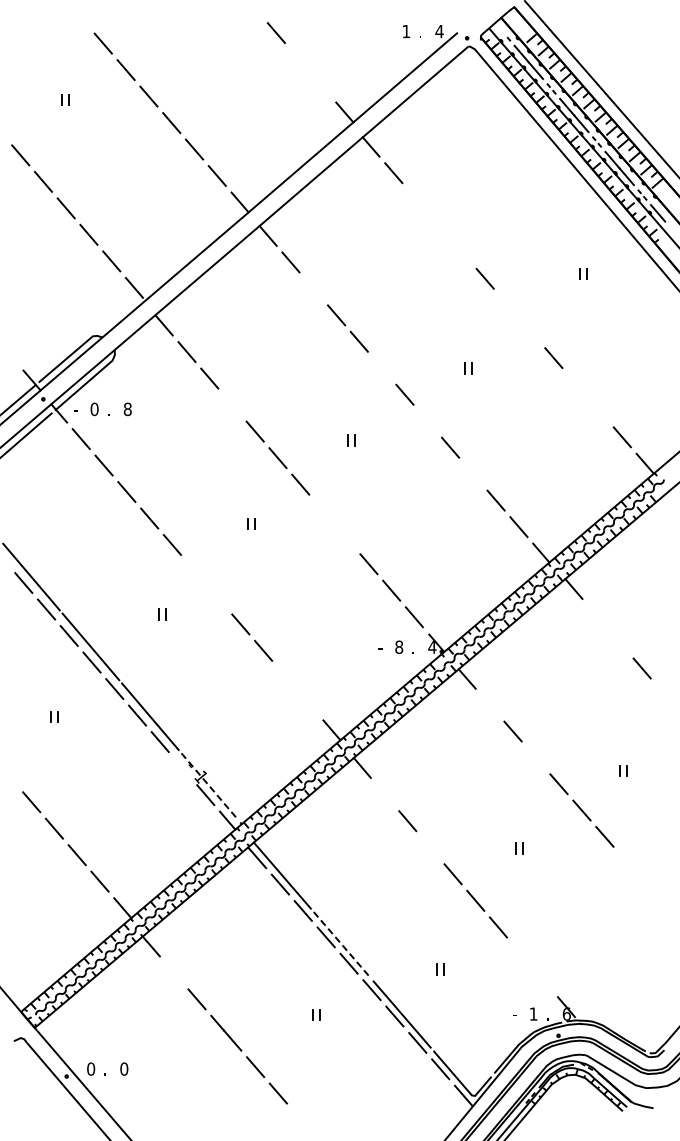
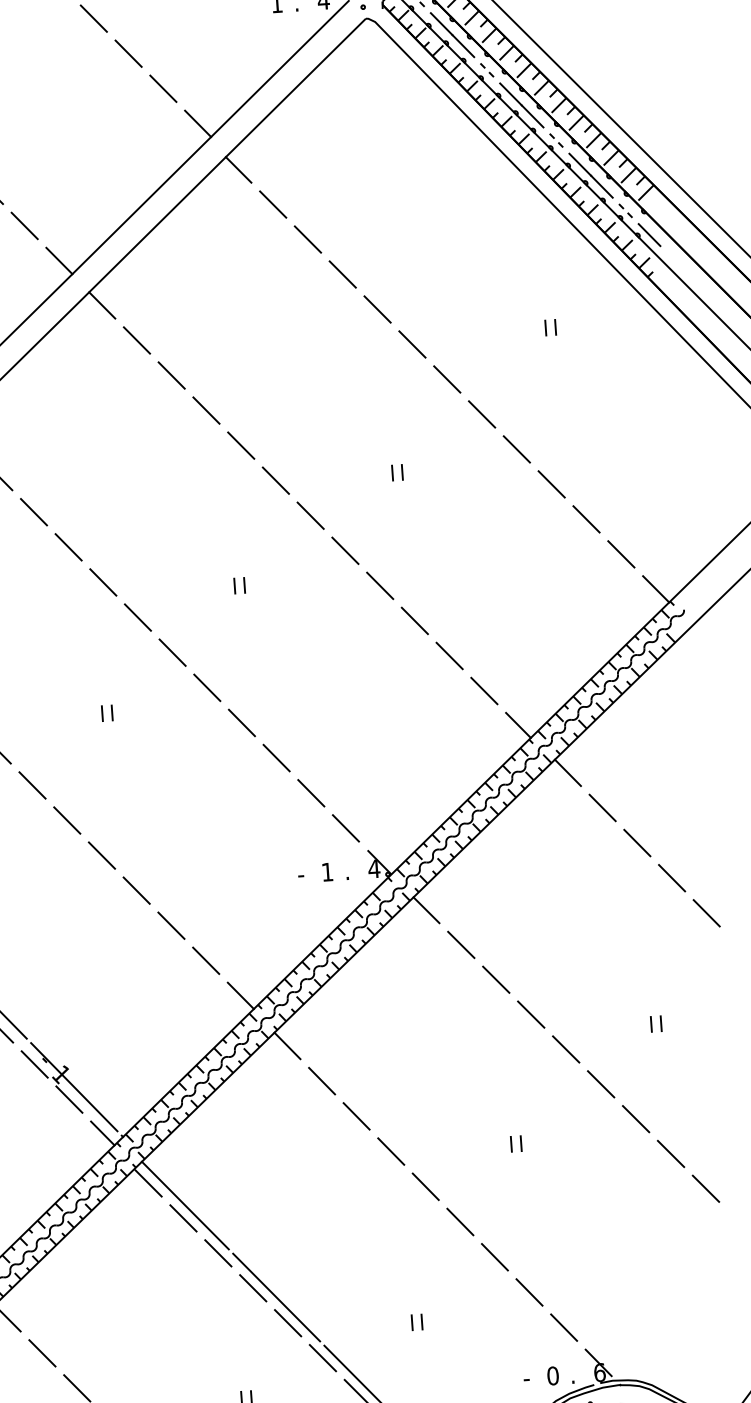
line: (298, 59) -> (127, 53), added
line: (321, 85) -> (162, 88), added
line: (416, 199) -> (307, 239), added
line: (439, 225) -> (342, 273), added
line: (461, 252) -> (376, 309), added
line: (313, 288) -> (171, 374), added
line: (507, 305) -> (446, 379), added
line: (530, 331) -> (481, 414), added
line: (381, 368) -> (275, 481), added
line: (576, 384) -> (551, 484), added
line: (232, 405) -> (68, 547), added
line: (599, 410) -> (586, 518), added
line: (427, 421) -> (345, 551), added
line: (472, 474) -> (413, 621), added
line: (322, 511) -> (205, 688), added
line: (345, 537) -> (240, 722), added
line: (194, 571) -> (31, 785), added
line: (217, 597) -> (66, 819), added
line: (596, 615) -> (602, 807), added
line: (618, 641) -> (635, 842), added
text: (399, 646) -> (327, 871), 8 -> 1
line: (285, 677) -> (170, 925), added
line: (664, 694) -> (706, 912), added
line: (308, 703) -> (205, 960), added
line: (489, 705) -> (460, 945), added
line: (535, 757) -> (530, 1014), added
line: (182, 768) -> (34, 1064), added
line: (209, 786) -> (73, 1087), dashed -> solid
line: (384, 794) -> (321, 1081), added
line: (429, 847) -> (389, 1151), added
line: (627, 863) -> (670, 1154), added
line: (650, 889) -> (705, 1188), added
line: (342, 945) -> (276, 1298), dashed -> solid
line: (520, 953) -> (528, 1291), added
line: (173, 972) -> (41, 1352), added
line: (543, 980) -> (563, 1327), added
text: (533, 1013) -> (552, 1375), 1 -> 0

